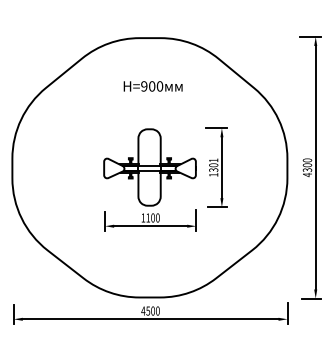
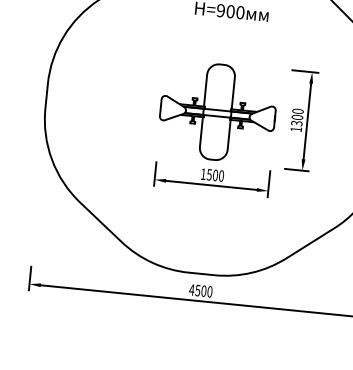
text: (213, 160) -> (297, 111), 1301 -> 1300
text: (148, 217) -> (209, 174), 1100 -> 1500

